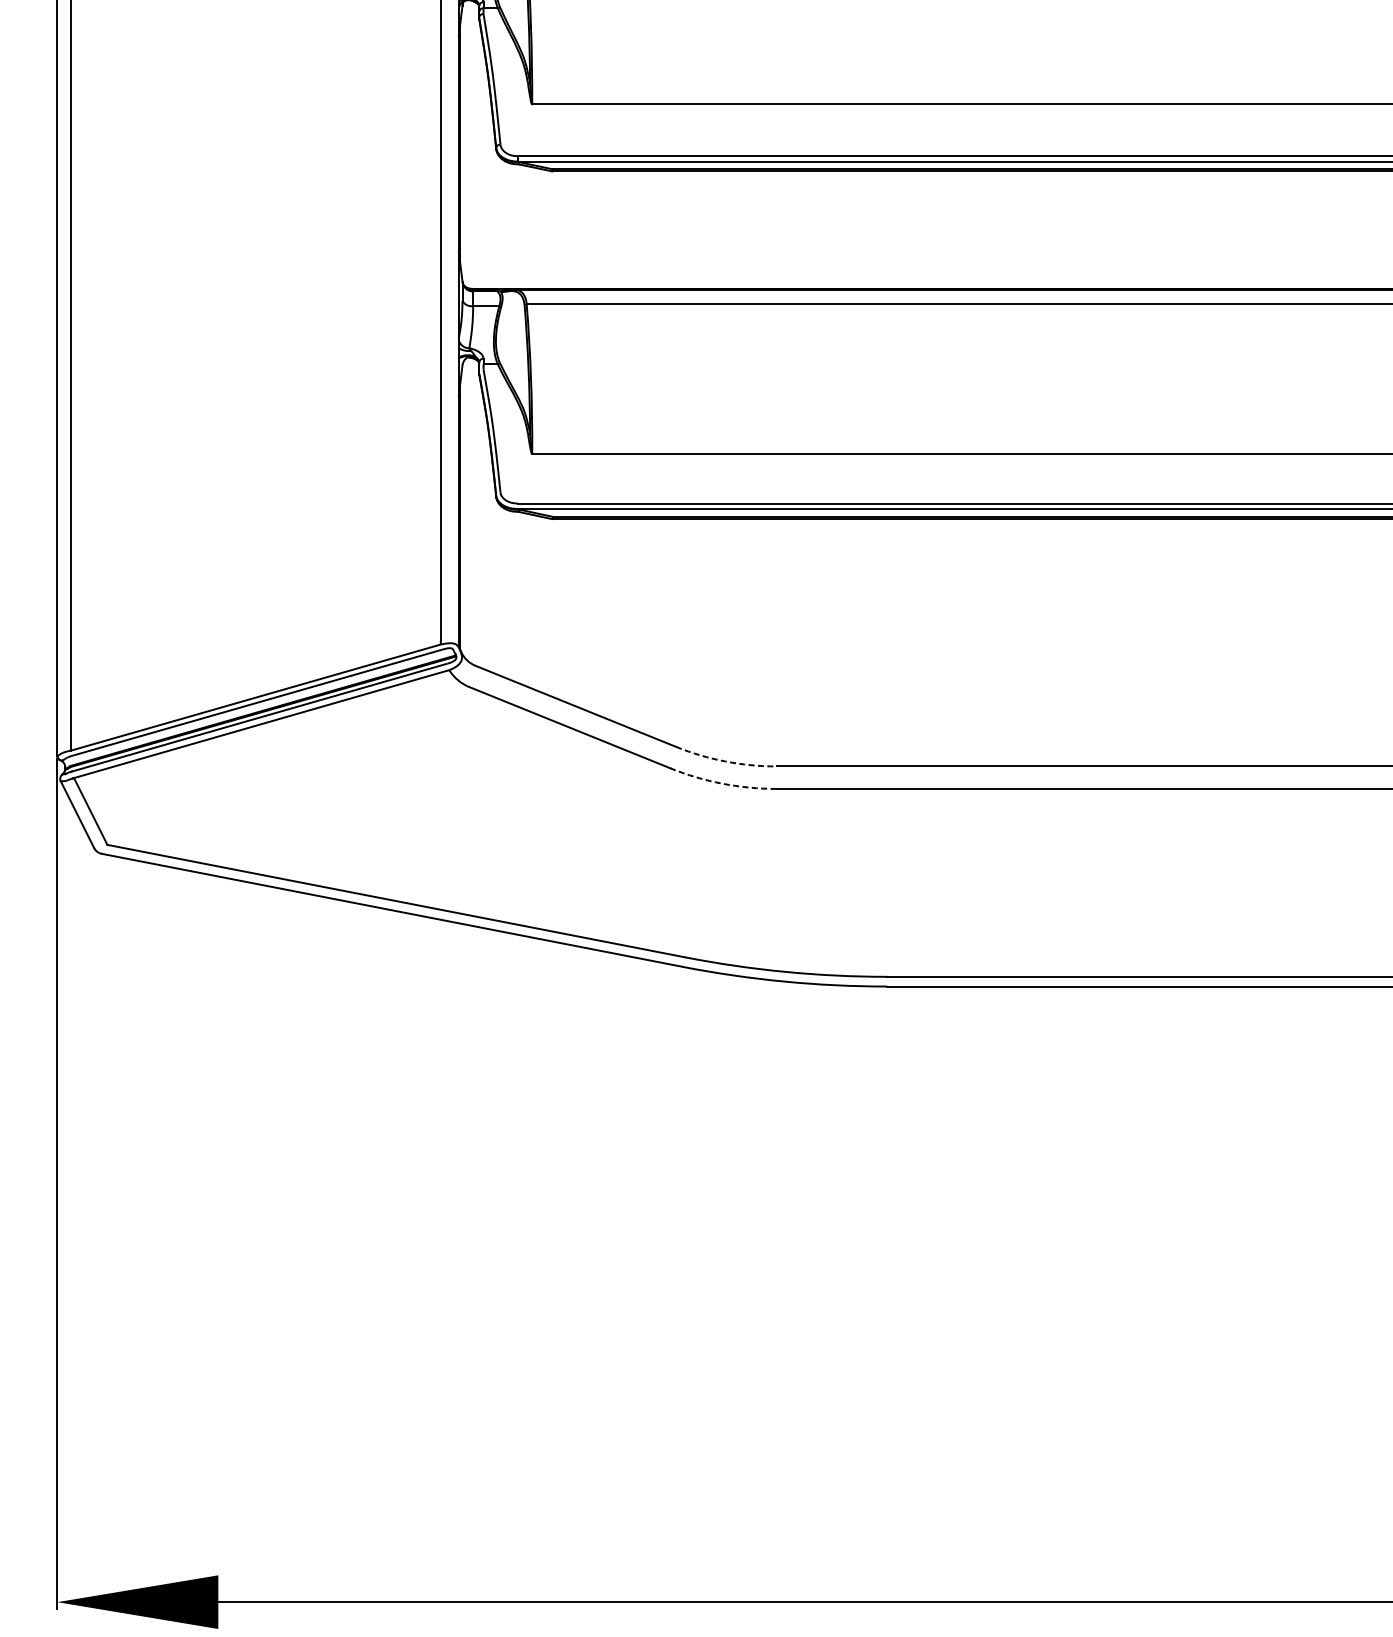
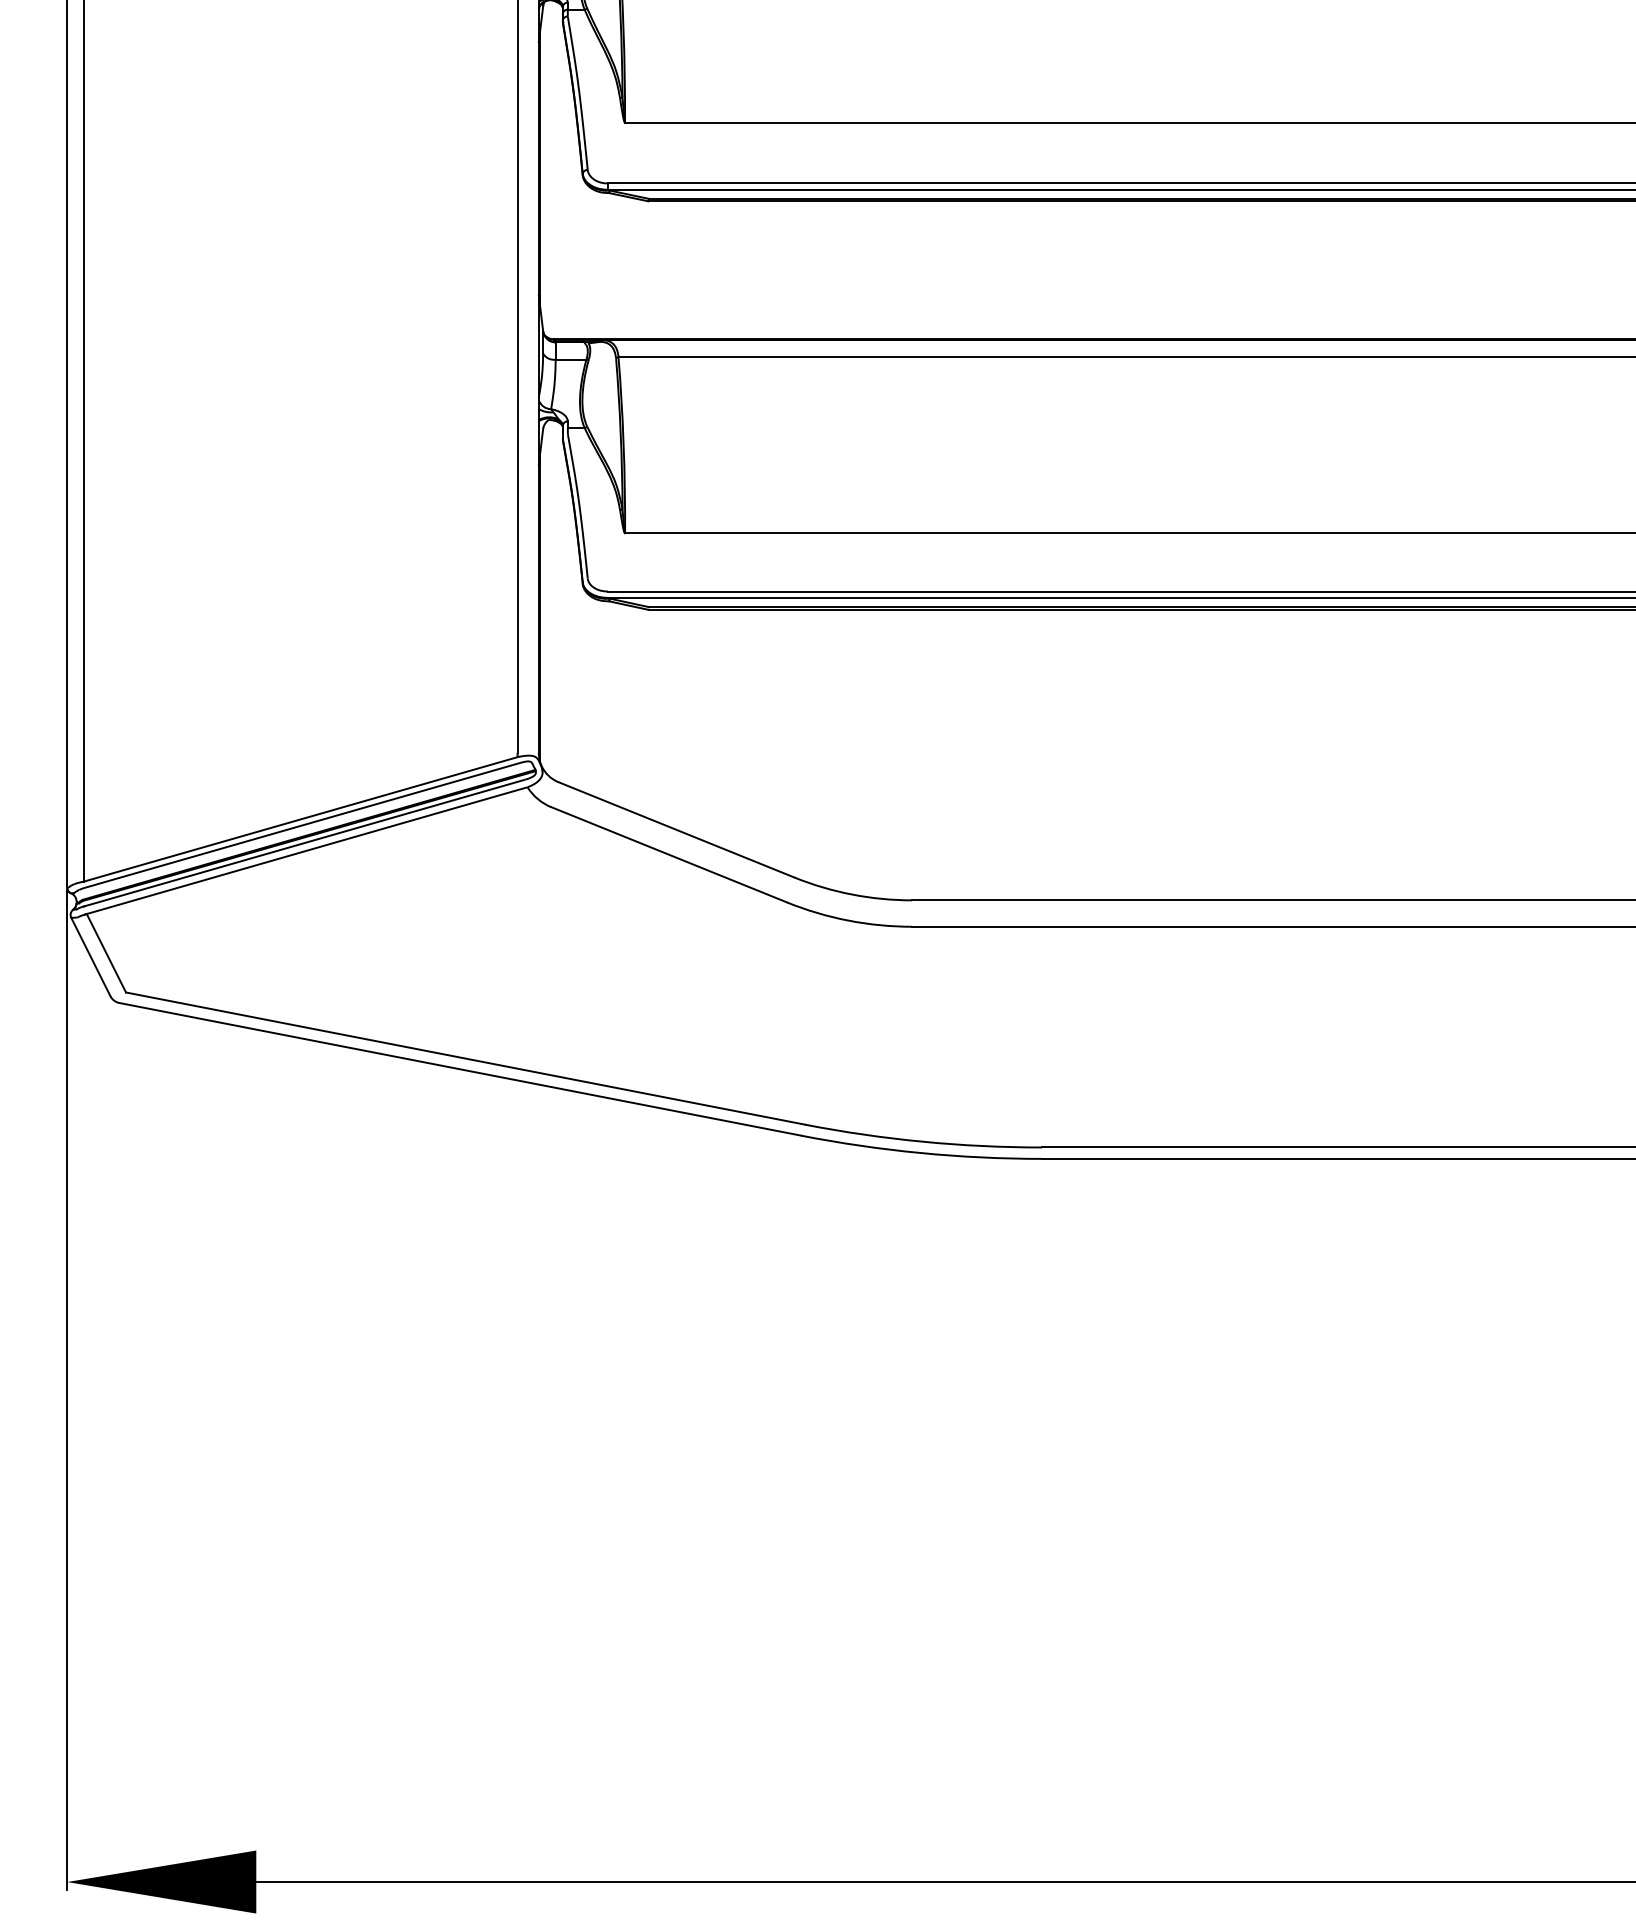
arc: (725, 761) -> (852, 894), dashed -> solid
arc: (722, 783) -> (848, 920), dashed -> solid

